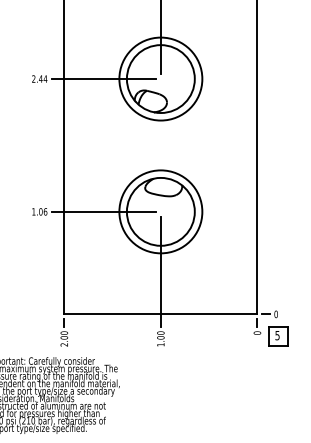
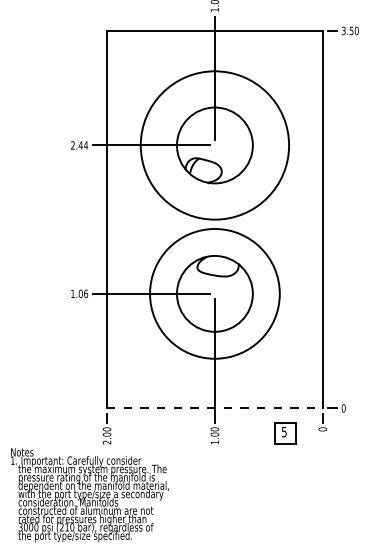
circle: (160, 79) -> (214, 145), size x1.6
circle: (160, 211) -> (214, 293), size x1.4
line: (160, 314) -> (214, 408), solid -> dashed
part: (278, 336) -> (285, 433), moved

